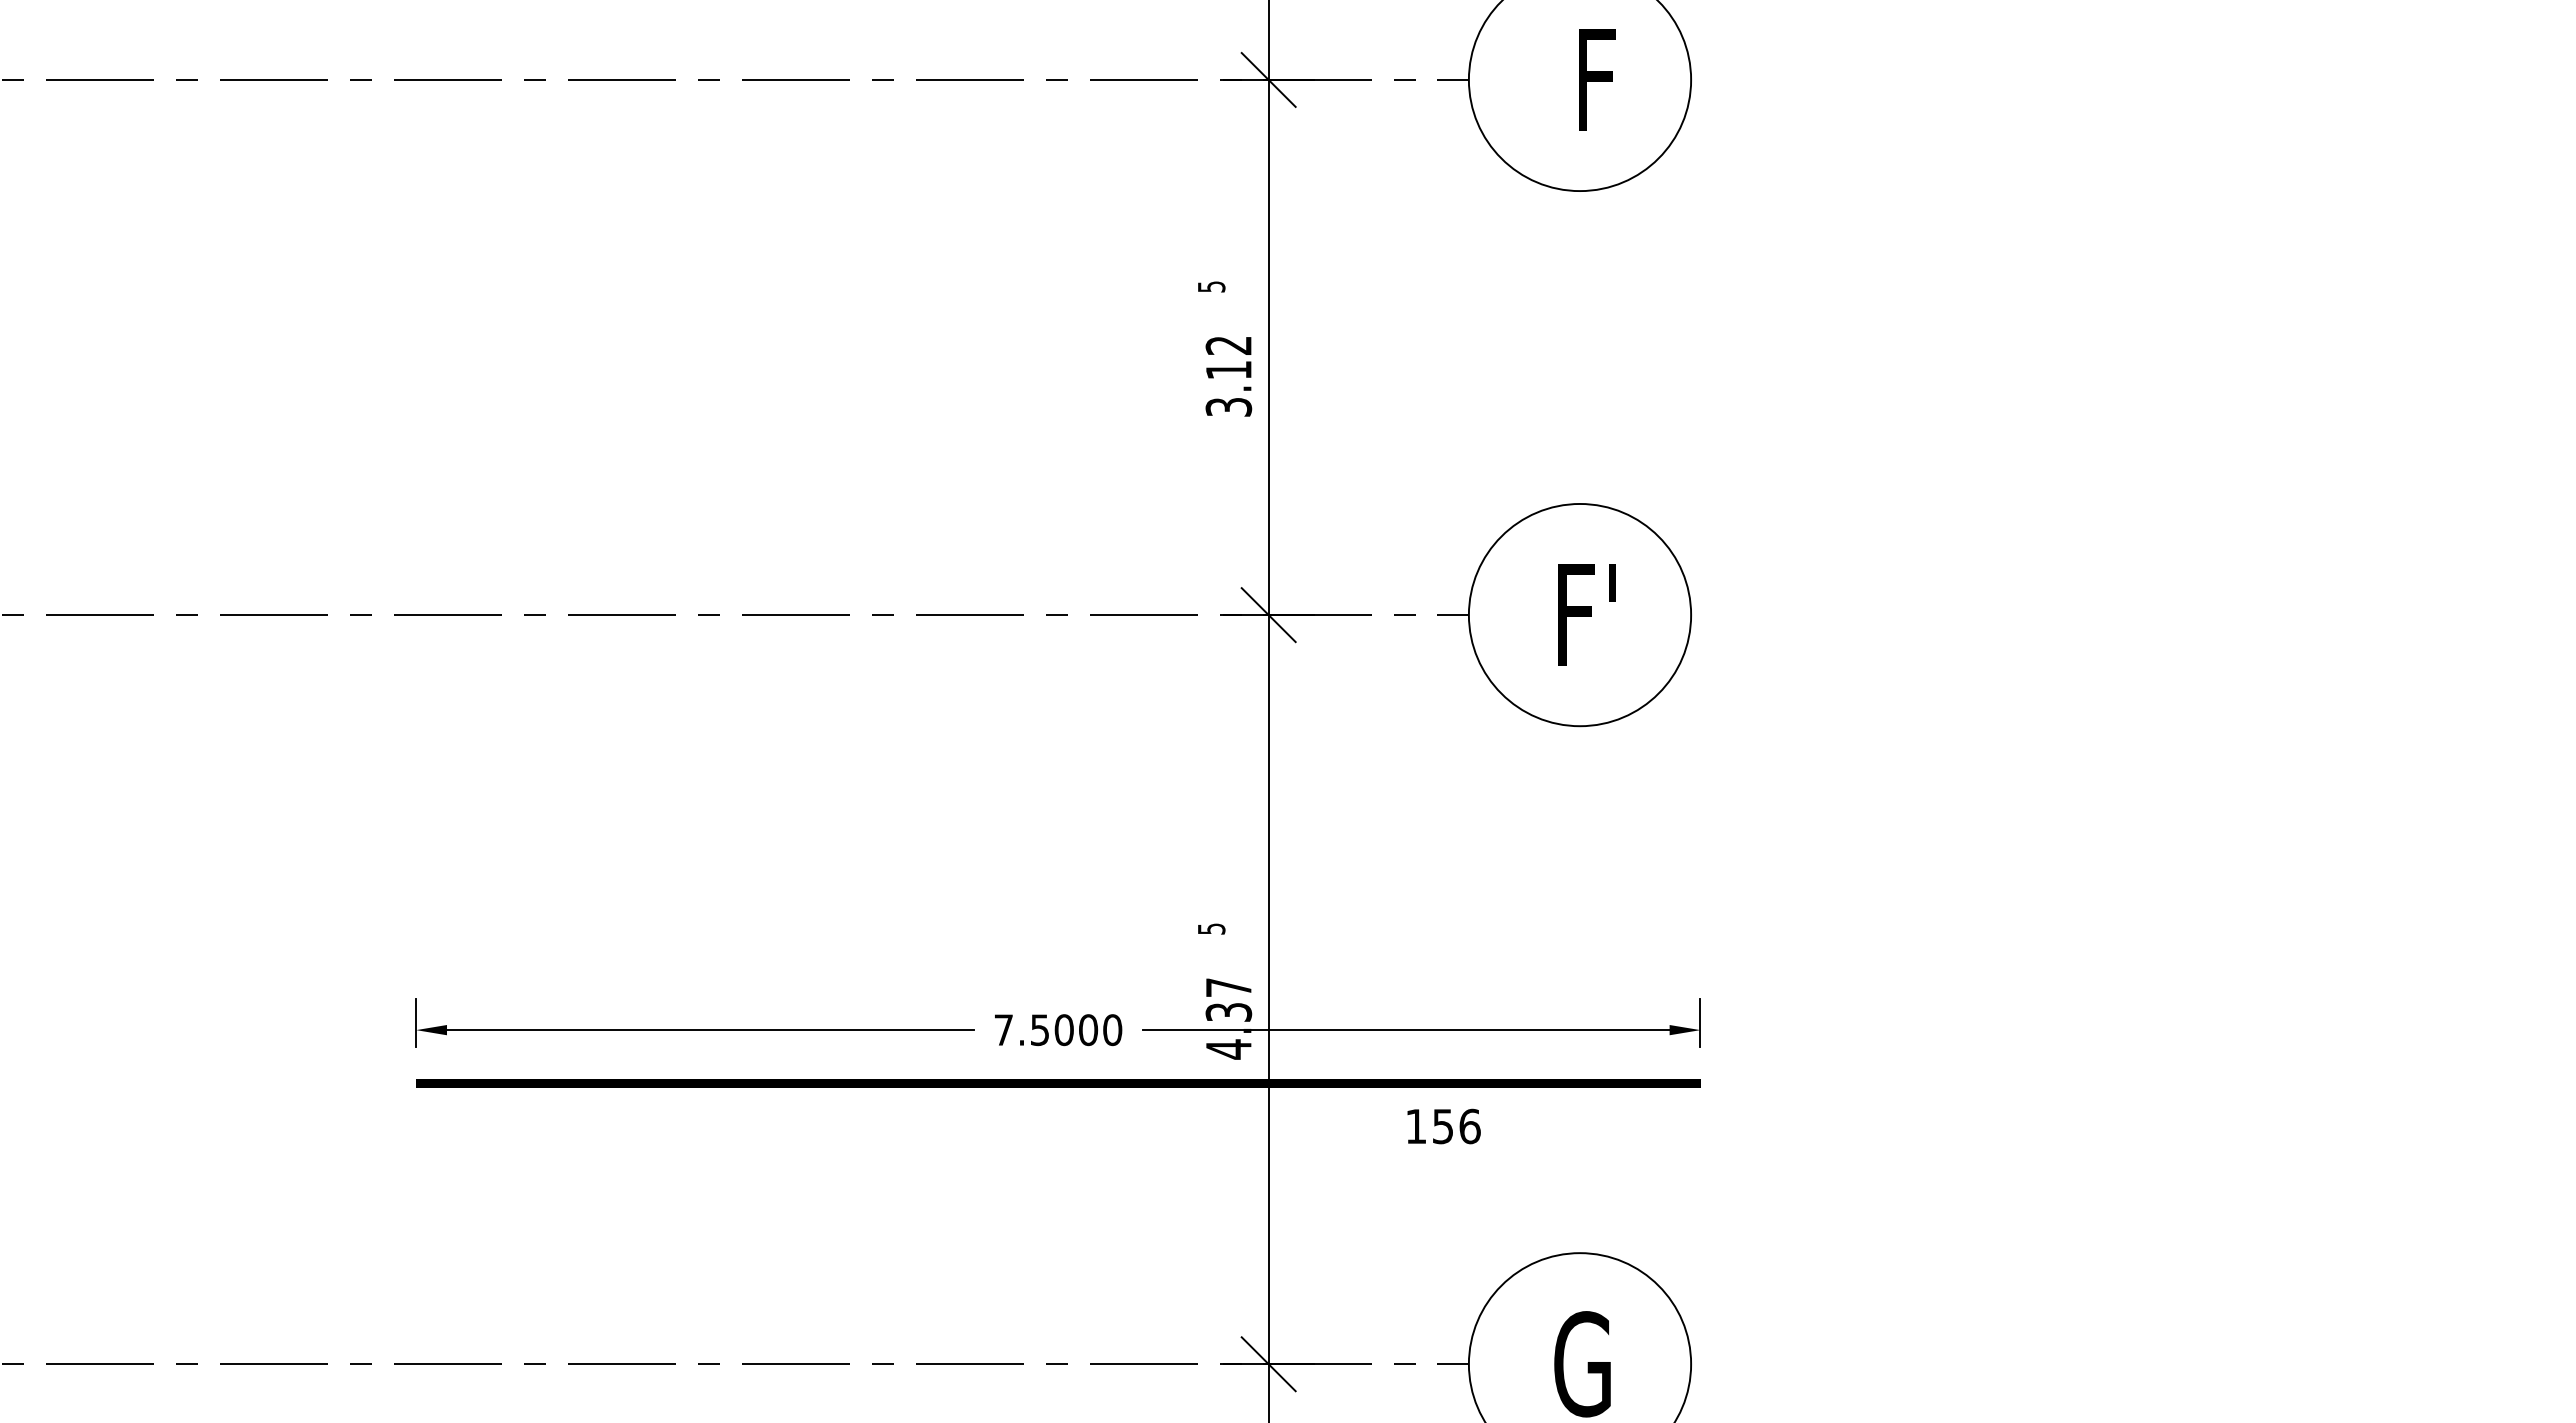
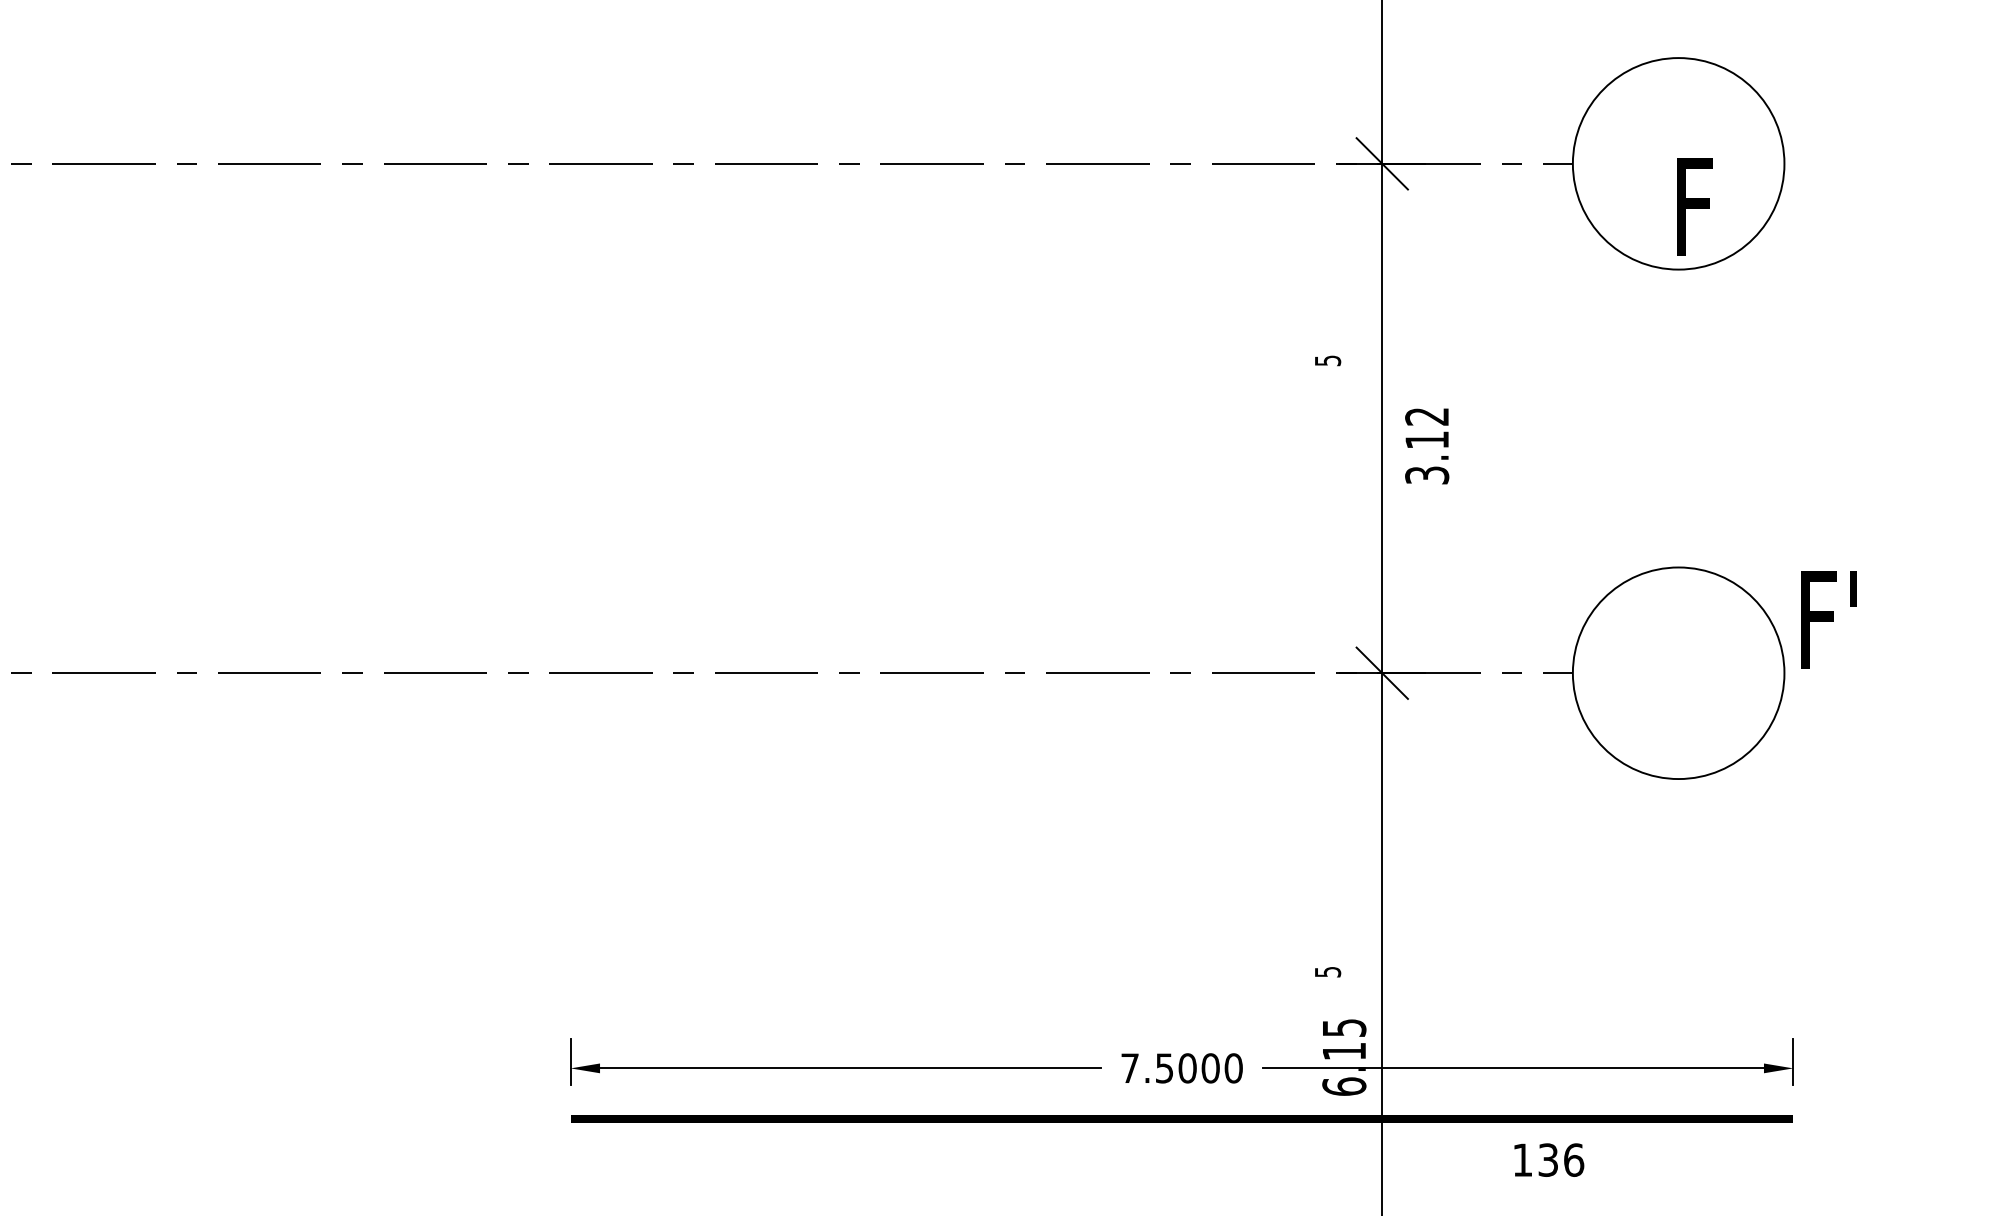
text: (1597, 79) -> (1695, 206), moved
text: (1228, 376) -> (1426, 446), moved
text: (1586, 614) -> (1828, 619), moved
text: (1228, 1018) -> (1344, 1057), 4.37 -> 6.15
text: (1443, 1125) -> (1548, 1159), 156 -> 136

